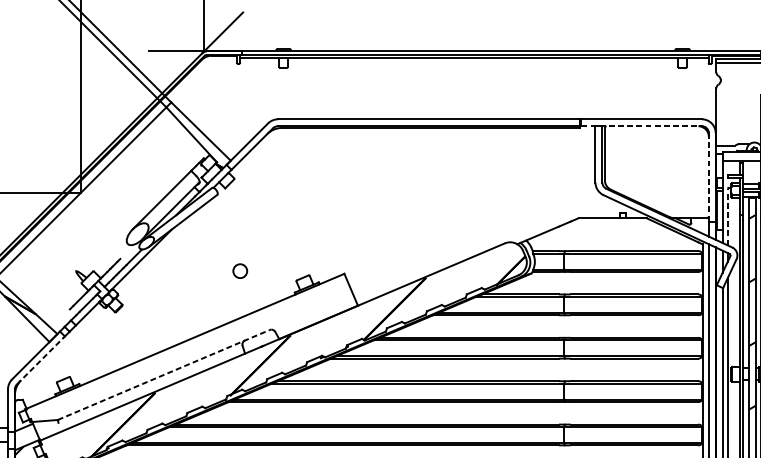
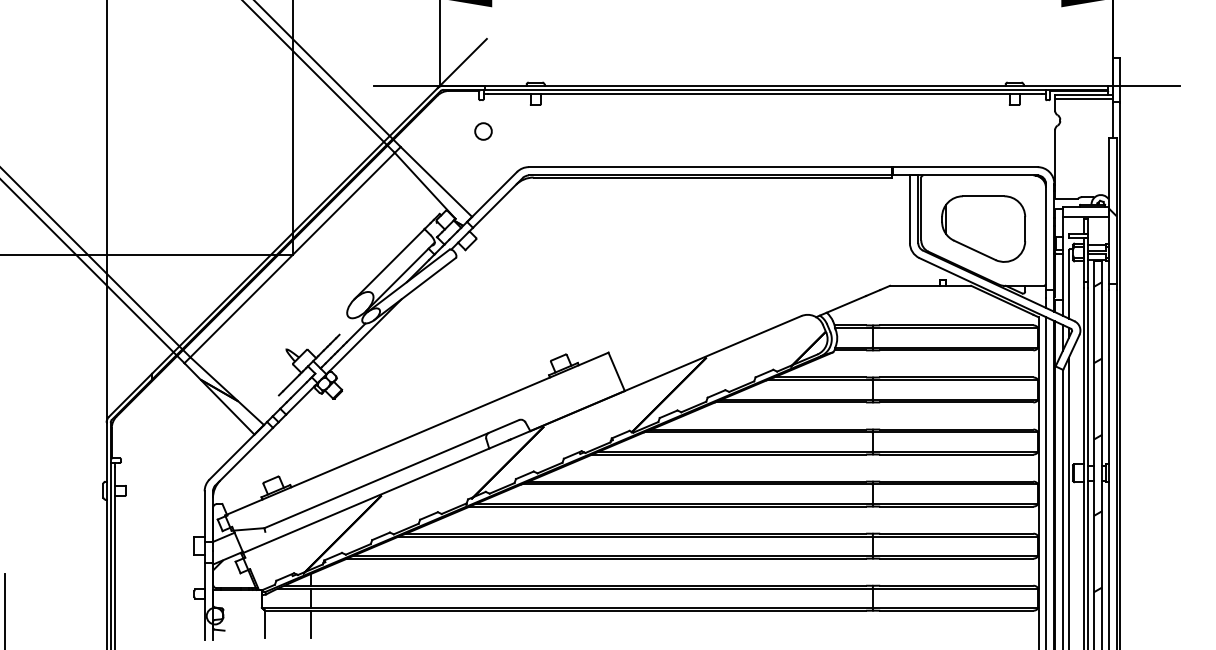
line: (641, 126) -> (965, 175), dashed -> solid
part: (656, 170) -> (983, 228), added
line: (709, 177) -> (1046, 237), dashed -> solid
line: (727, 217) -> (1068, 284), dashed -> solid
circle: (240, 271) -> (483, 131), moved
line: (41, 360) -> (244, 456), dashed -> solid
line: (164, 374) -> (392, 473), dashed -> solid

